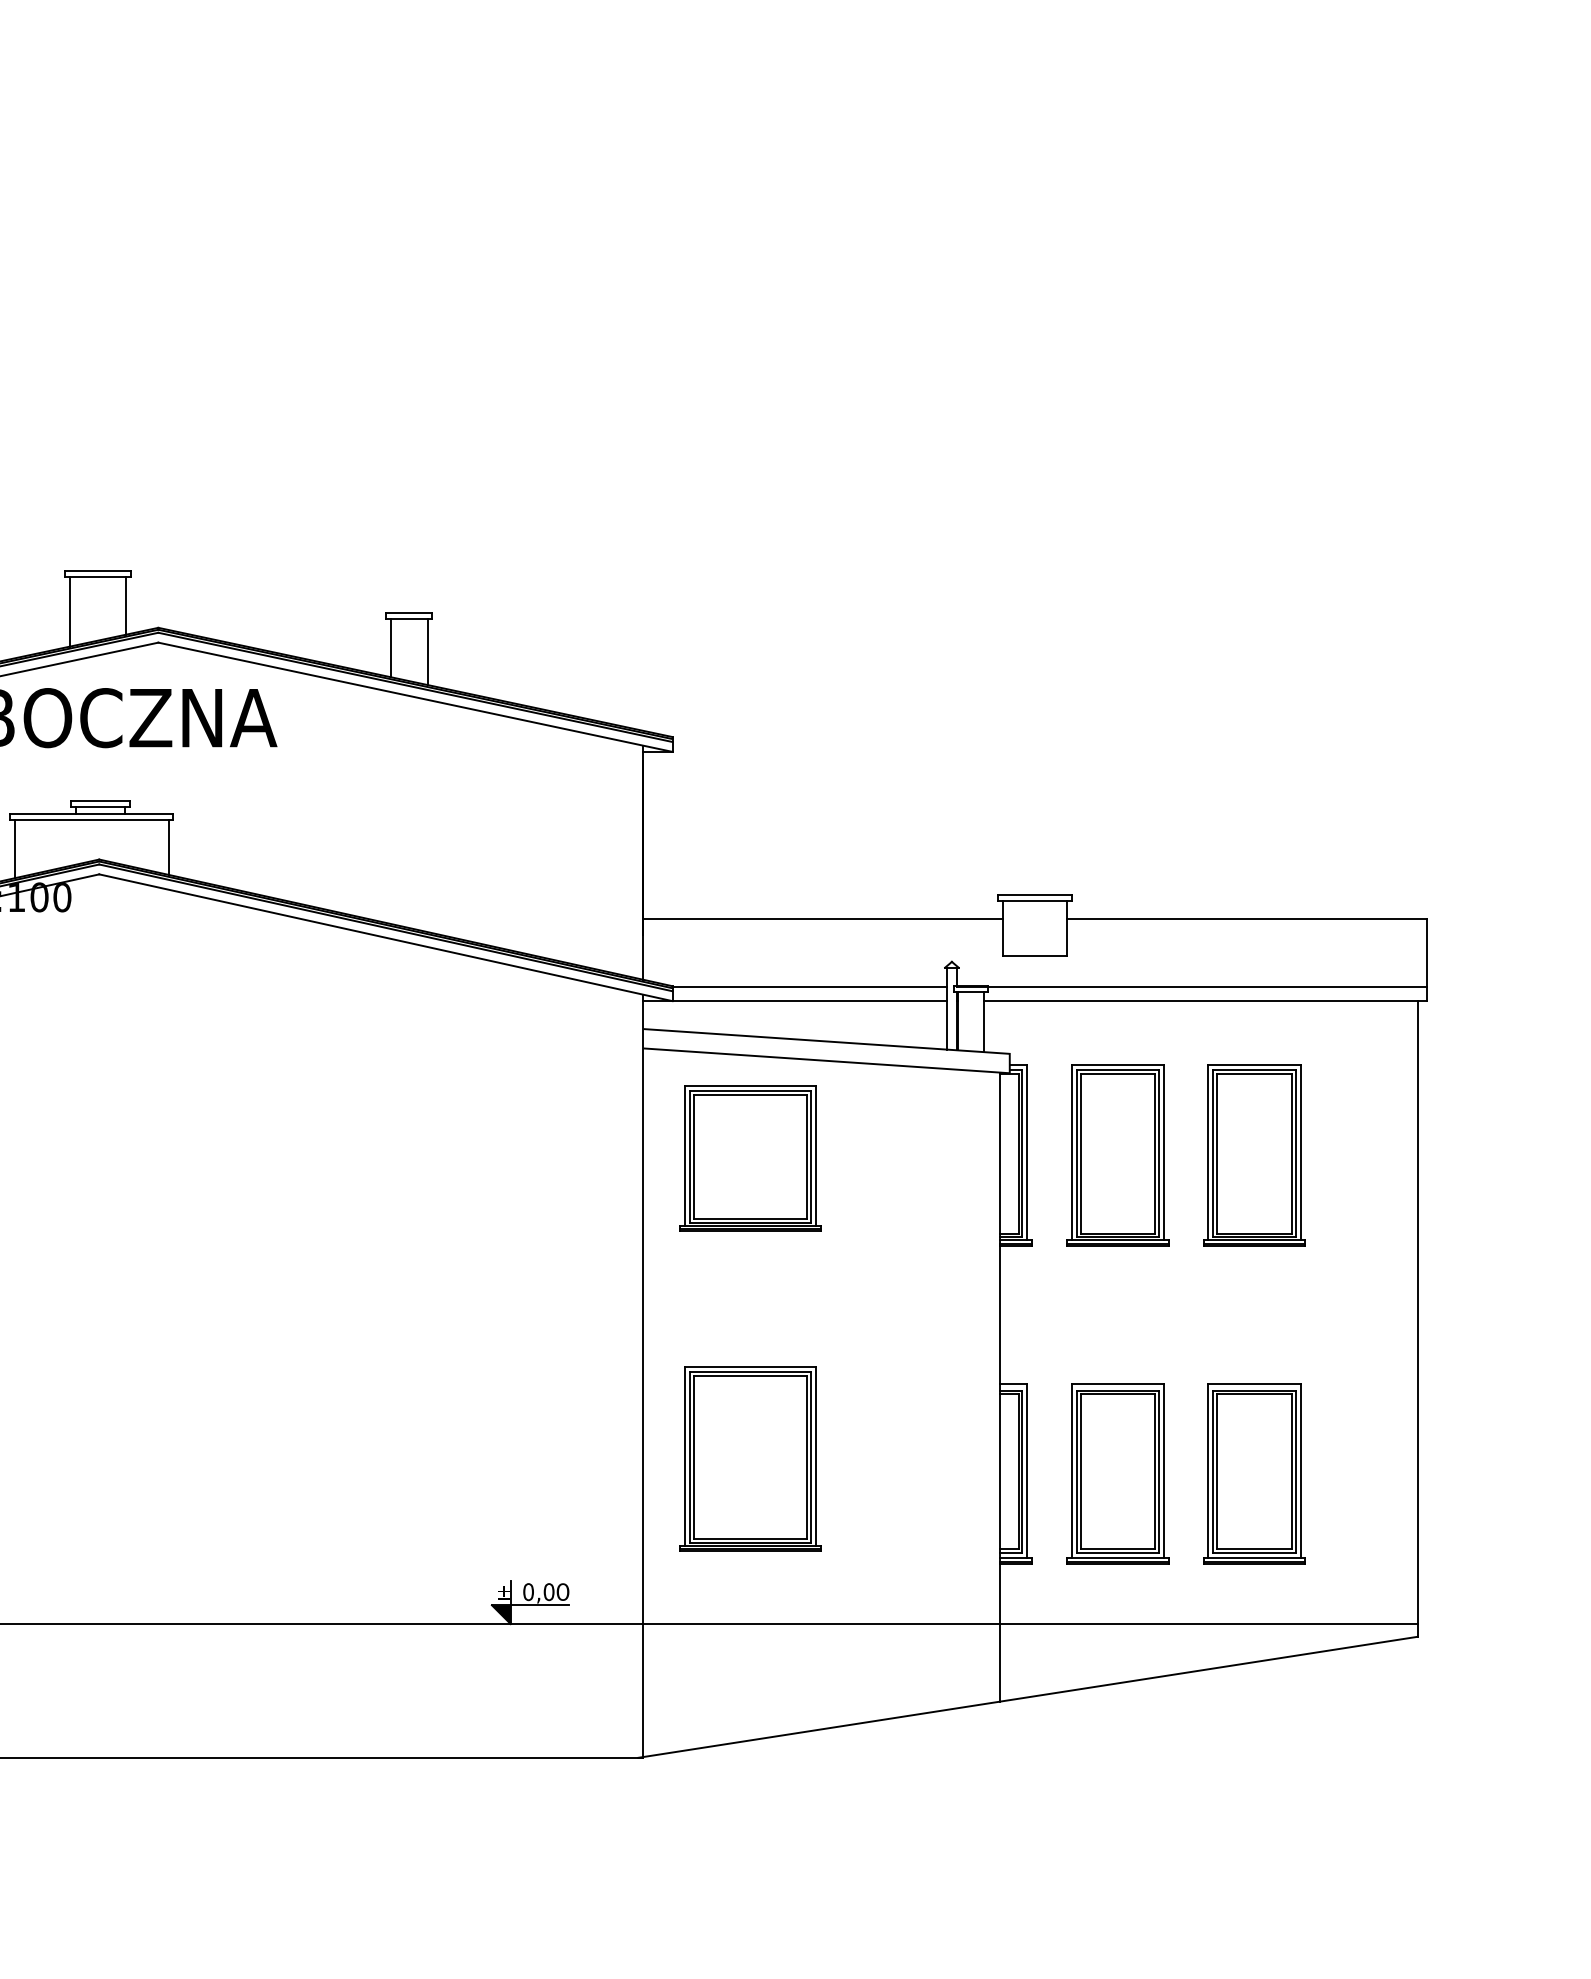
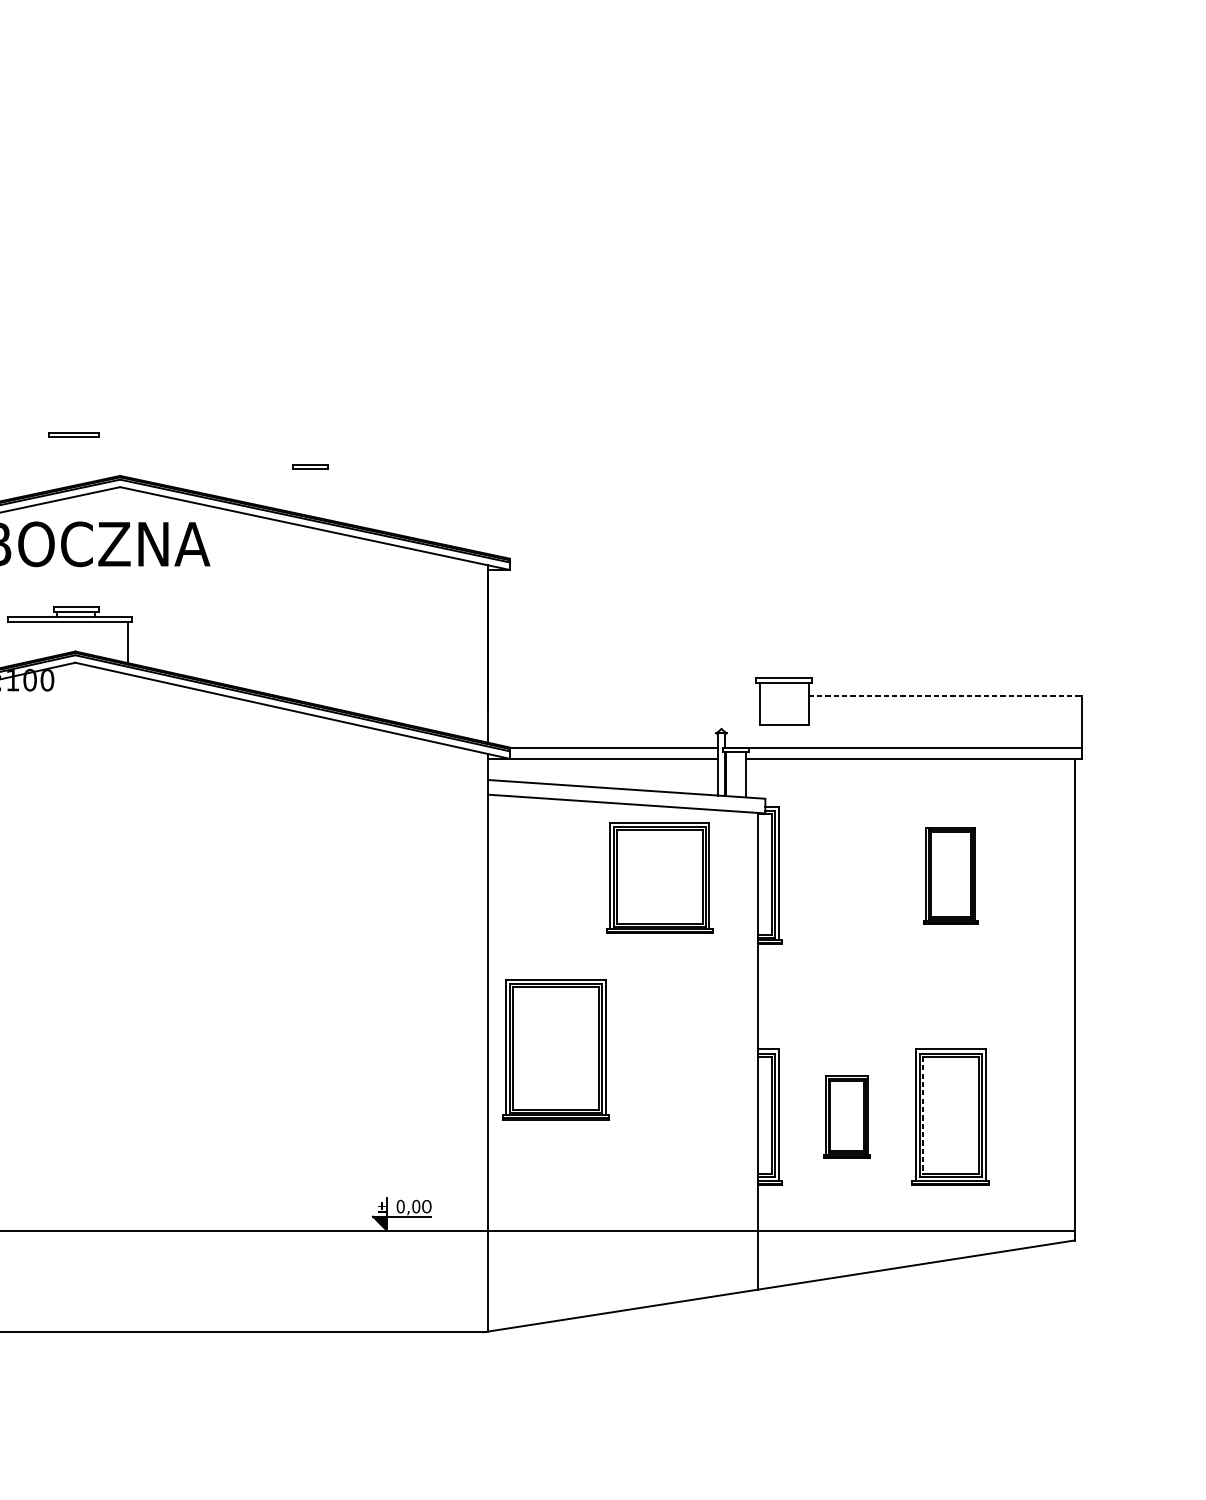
line: (125, 605) -> (95, 459), removed
line: (69, 611) -> (52, 463), removed
line: (390, 648) -> (296, 491), removed
line: (427, 652) -> (324, 494), removed
line: (14, 849) -> (11, 643), removed
line: (822, 918) -> (623, 696), removed
line: (1247, 918) -> (945, 696), solid -> dashed
part: (1117, 1155) -> (847, 875), removed
part: (1254, 1155) -> (950, 875), size x0.7
part: (750, 1158) -> (659, 878), moved
part: (750, 1458) -> (556, 1049), moved
line: (1217, 1471) -> (922, 1115), solid -> dashed
part: (1117, 1473) -> (847, 1116), size x0.6

